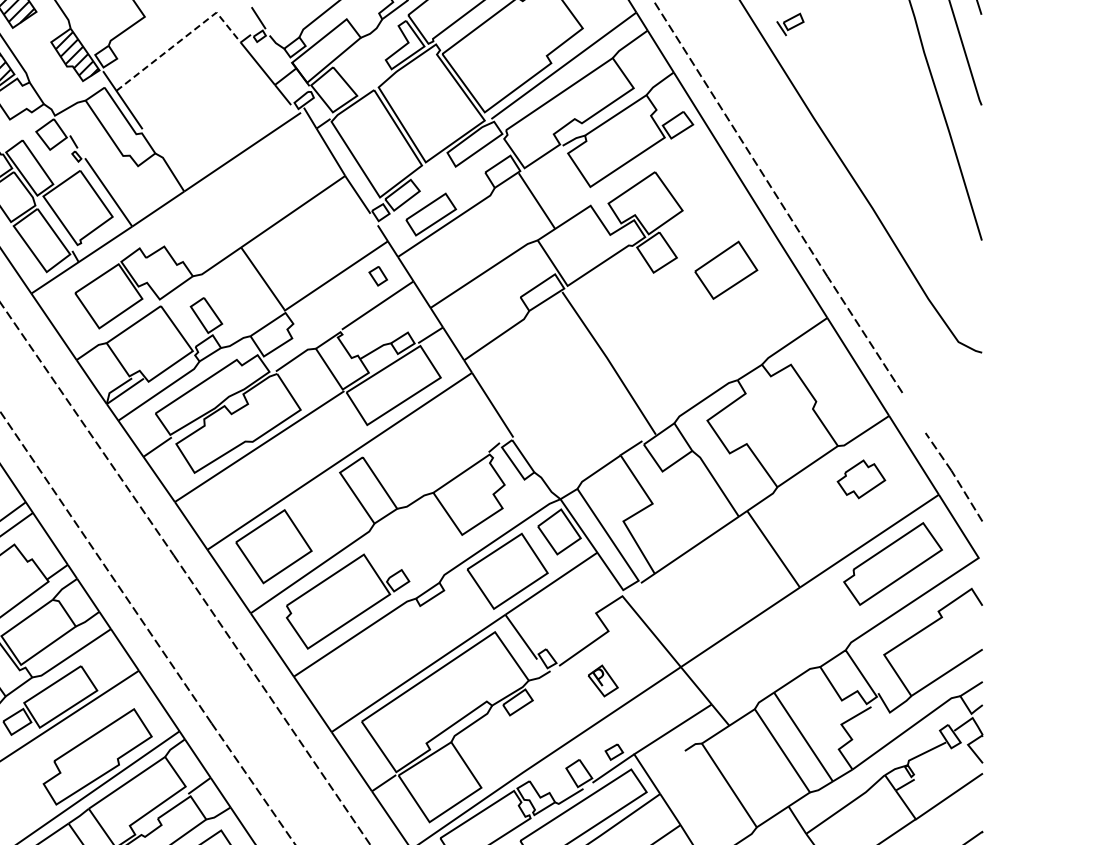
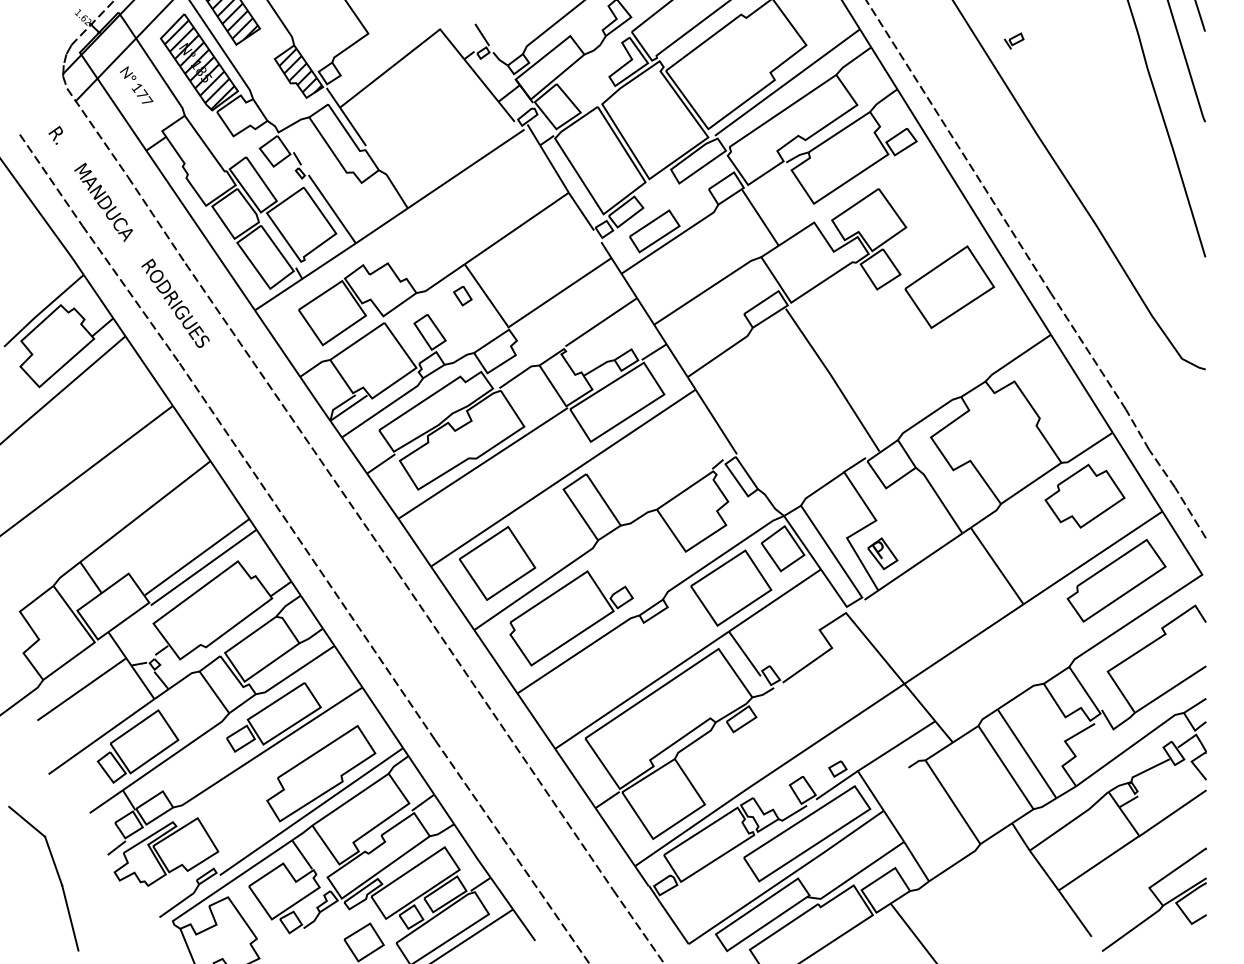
part: (790, 23) -> (1014, 40), size x0.71
line: (181, 39) -> (405, 56), dashed -> solid
part: (725, 269) -> (949, 286), size x1.43
part: (377, 275) -> (462, 295), moved
line: (913, 412) -> (1137, 429), added
part: (860, 478) -> (1084, 495), size x1.67
part: (602, 680) -> (882, 553), moved

